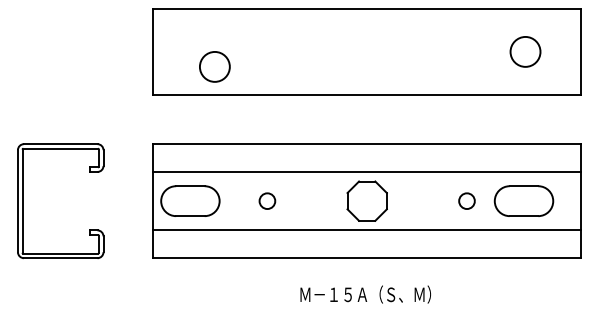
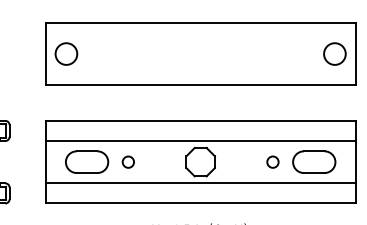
circle: (525, 51) -> (334, 53), moved
circle: (214, 66) -> (66, 53), moved
part: (190, 200) -> (87, 161), moved

